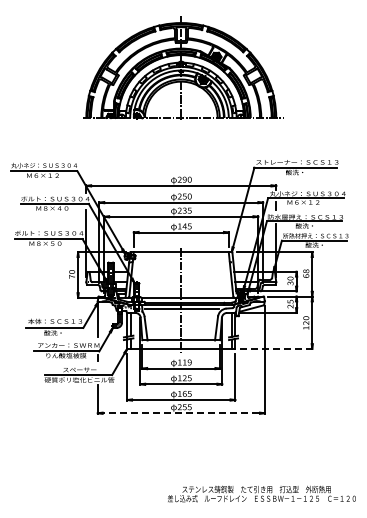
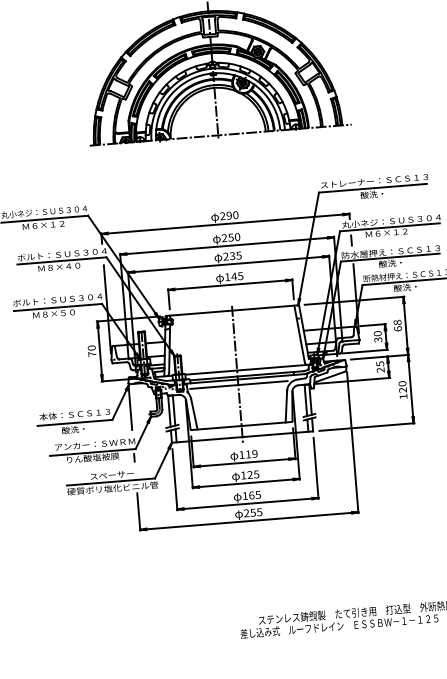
line: (277, 348) -> (368, 426), dashed -> solid
line: (181, 413) -> (249, 521), dashed -> solid

